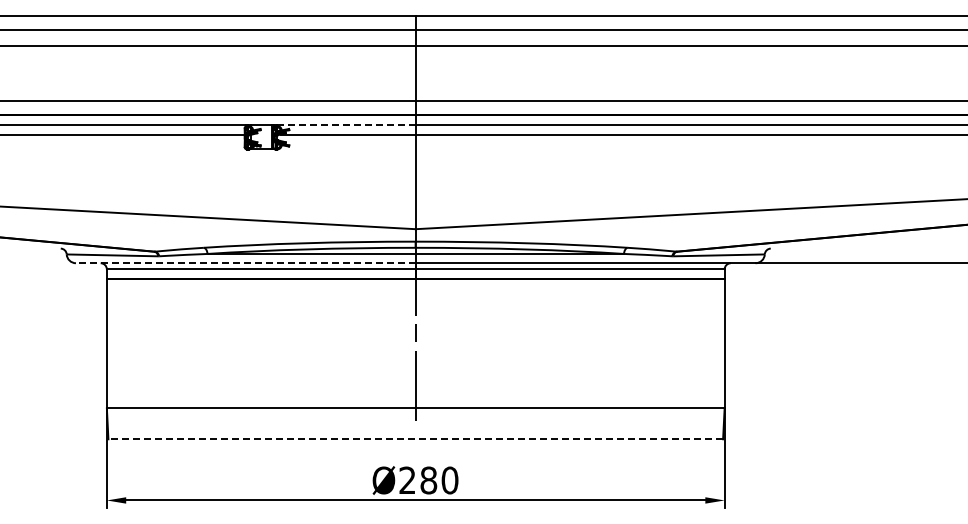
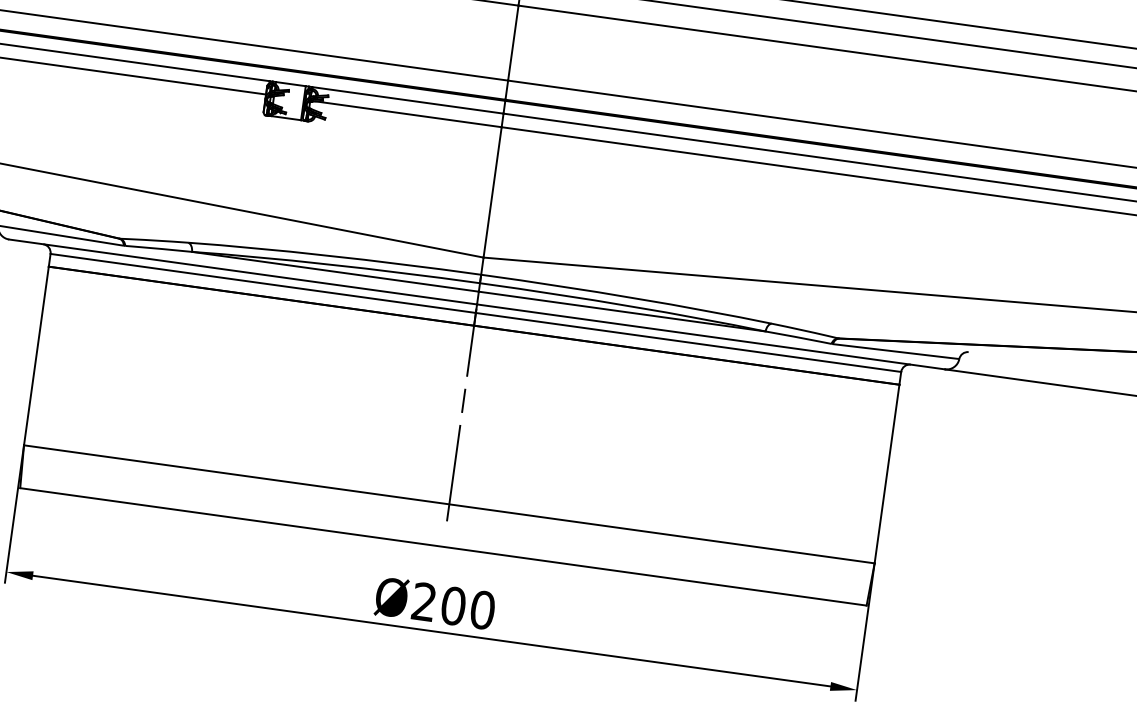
line: (345, 124) -> (406, 100), dashed -> solid
line: (245, 263) -> (242, 272), dashed -> solid
line: (415, 439) -> (443, 547), dashed -> solid
text: (428, 480) -> (453, 606), Ø280 -> Ø200

